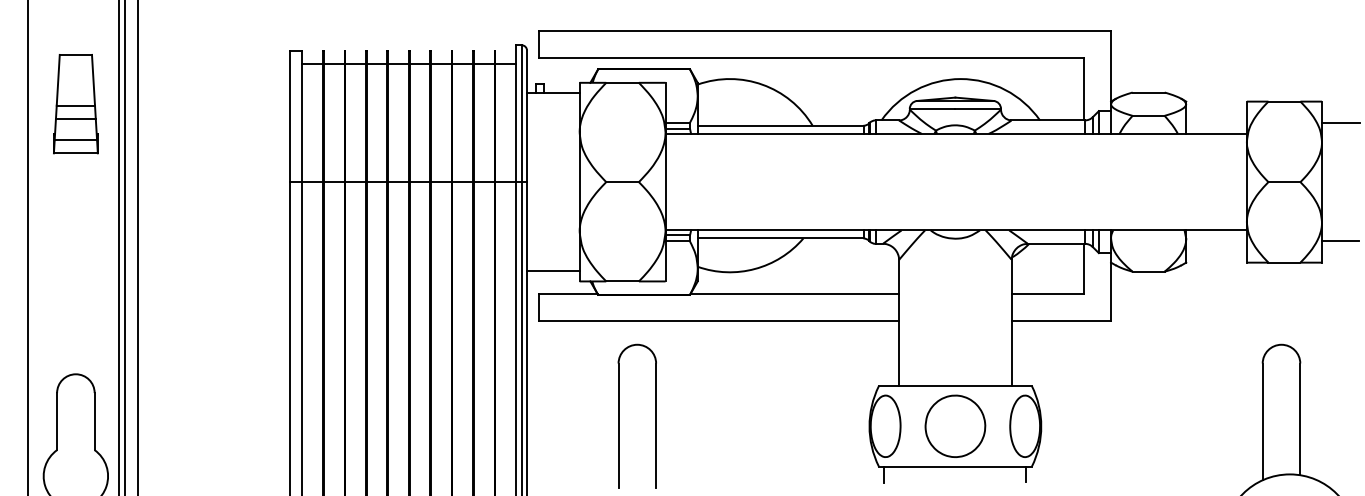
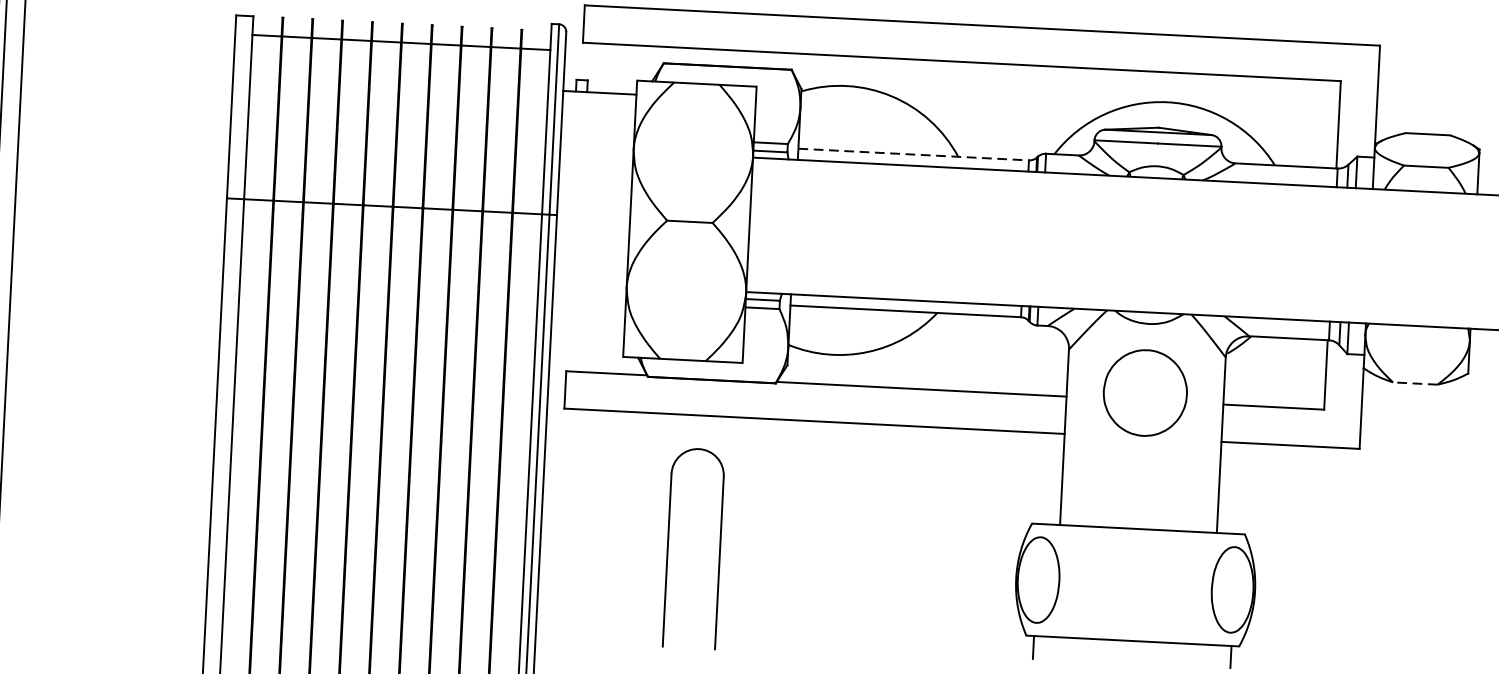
line: (780, 125) -> (913, 154), solid -> dashed
line: (553, 271) -> (587, 341), removed
line: (1148, 271) -> (1415, 383), solid -> dashed
part: (955, 425) -> (1145, 391), moved

